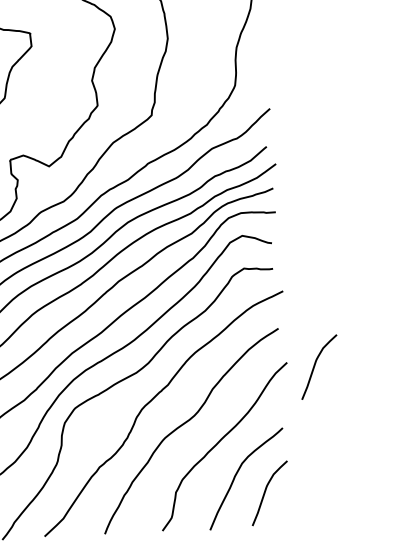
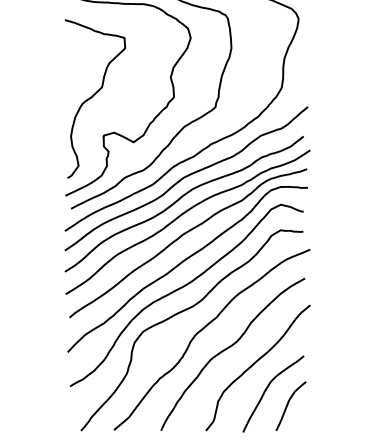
curve: (315, 366) -> (332, 309), removed

